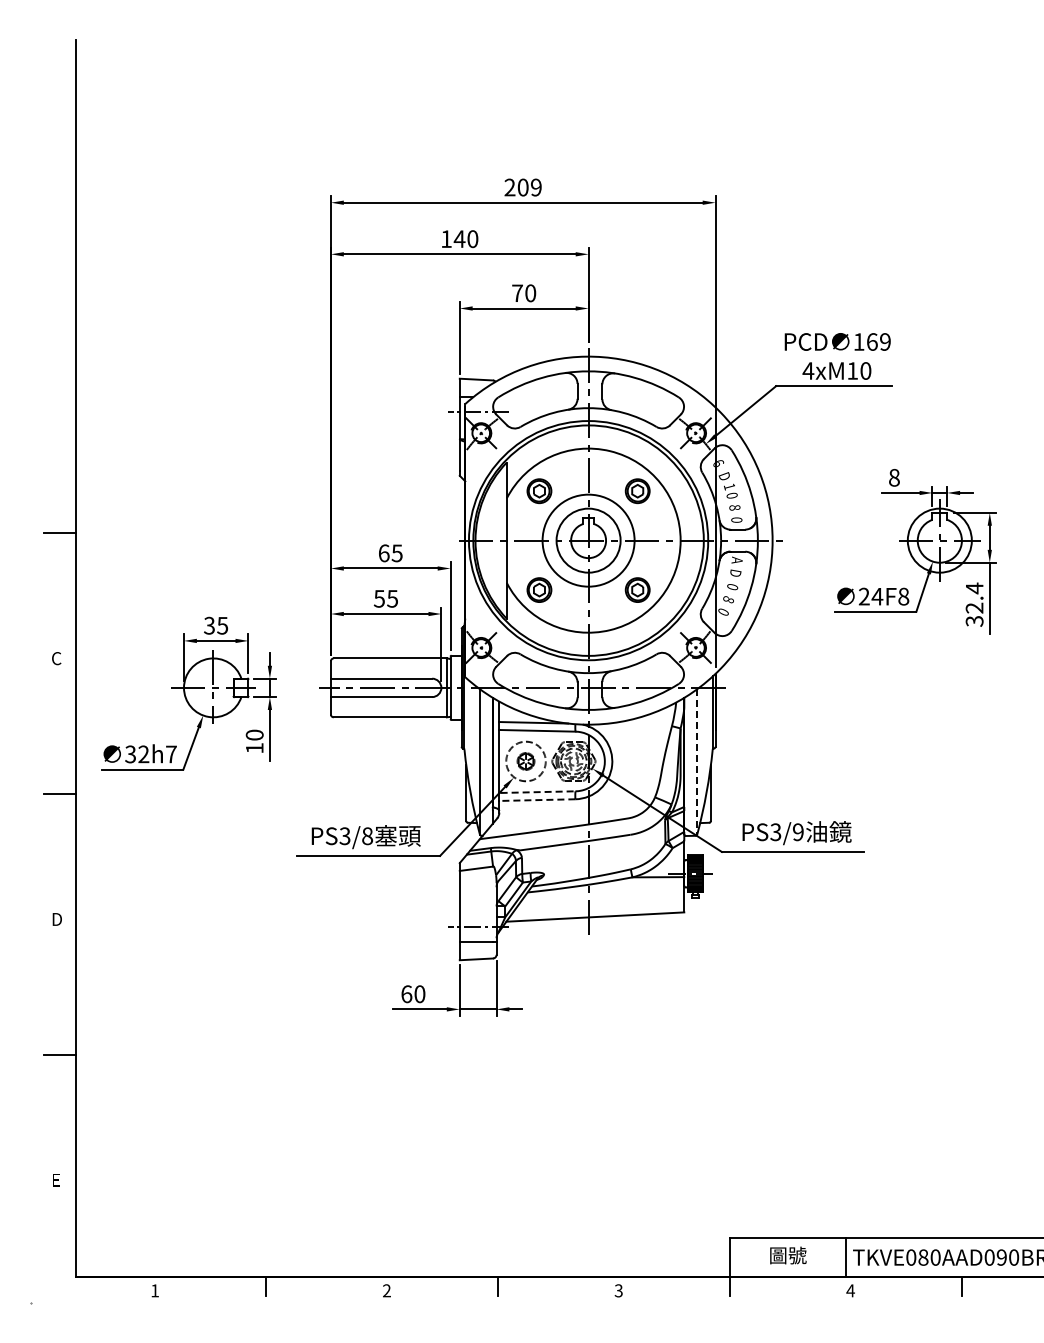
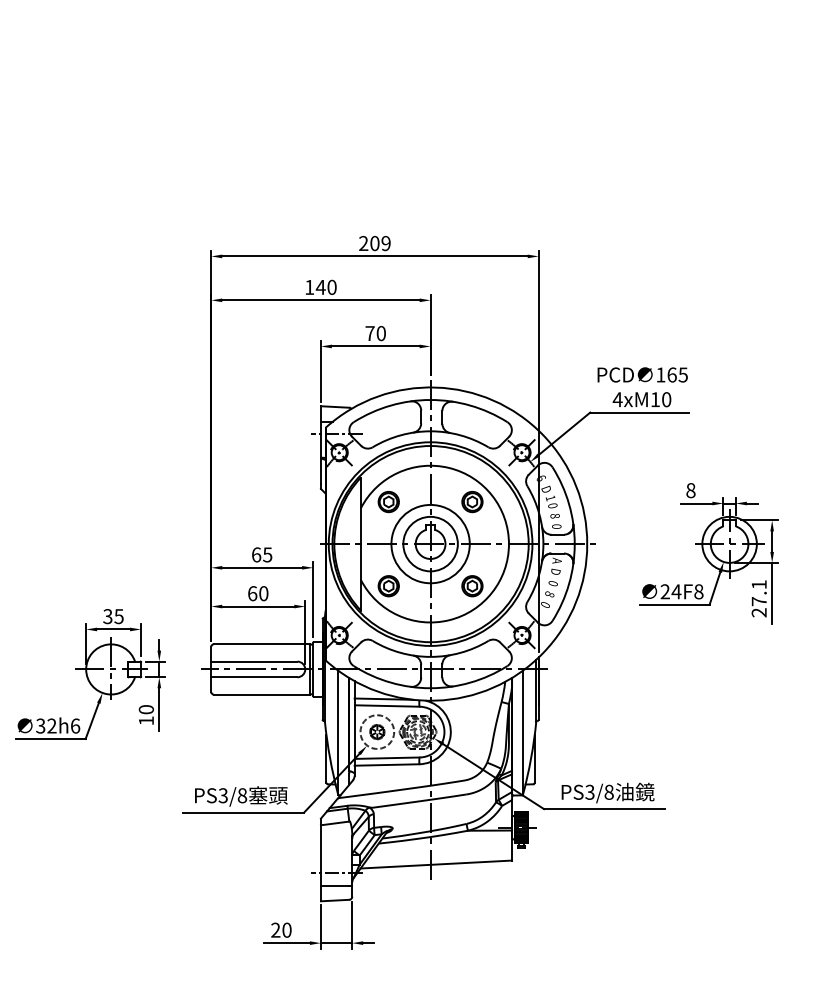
text: (884, 341) -> (682, 374), 169 -> 165
text: (385, 598) -> (257, 593), 55 -> 60
text: (974, 604) -> (759, 598), 32.4 -> 27.1
text: (171, 754) -> (75, 726), 32h7 -> 32h6
line: (696, 762) -> (522, 732), dashed -> solid
line: (538, 792) -> (387, 758), dashed -> solid
line: (536, 800) -> (386, 765), dashed -> solid
text: (798, 832) -> (609, 792), PS3/9 -> PS3/8
text: (406, 994) -> (275, 930), 60 -> 20

